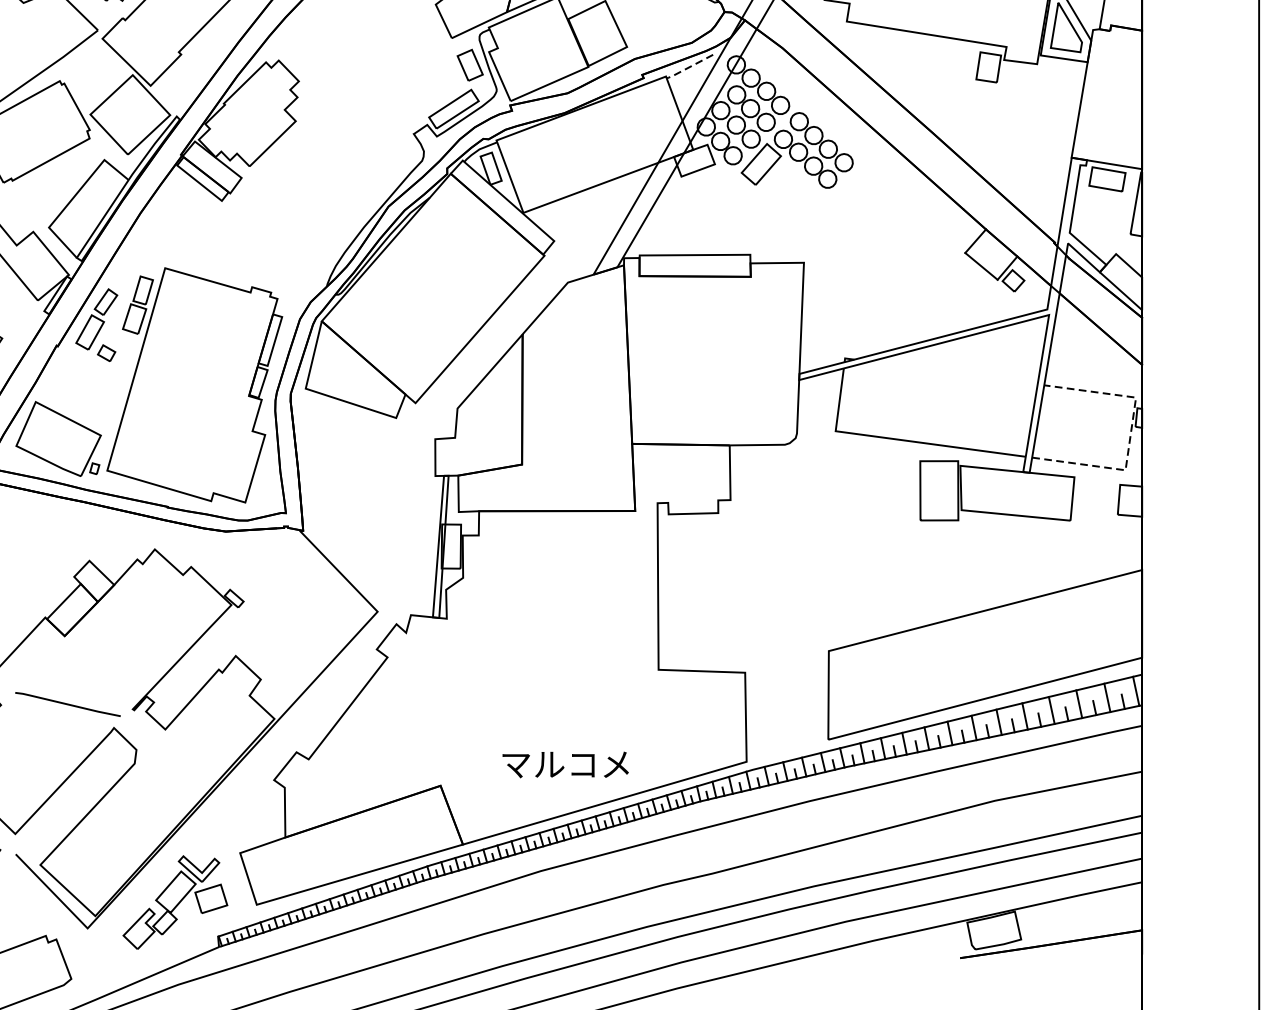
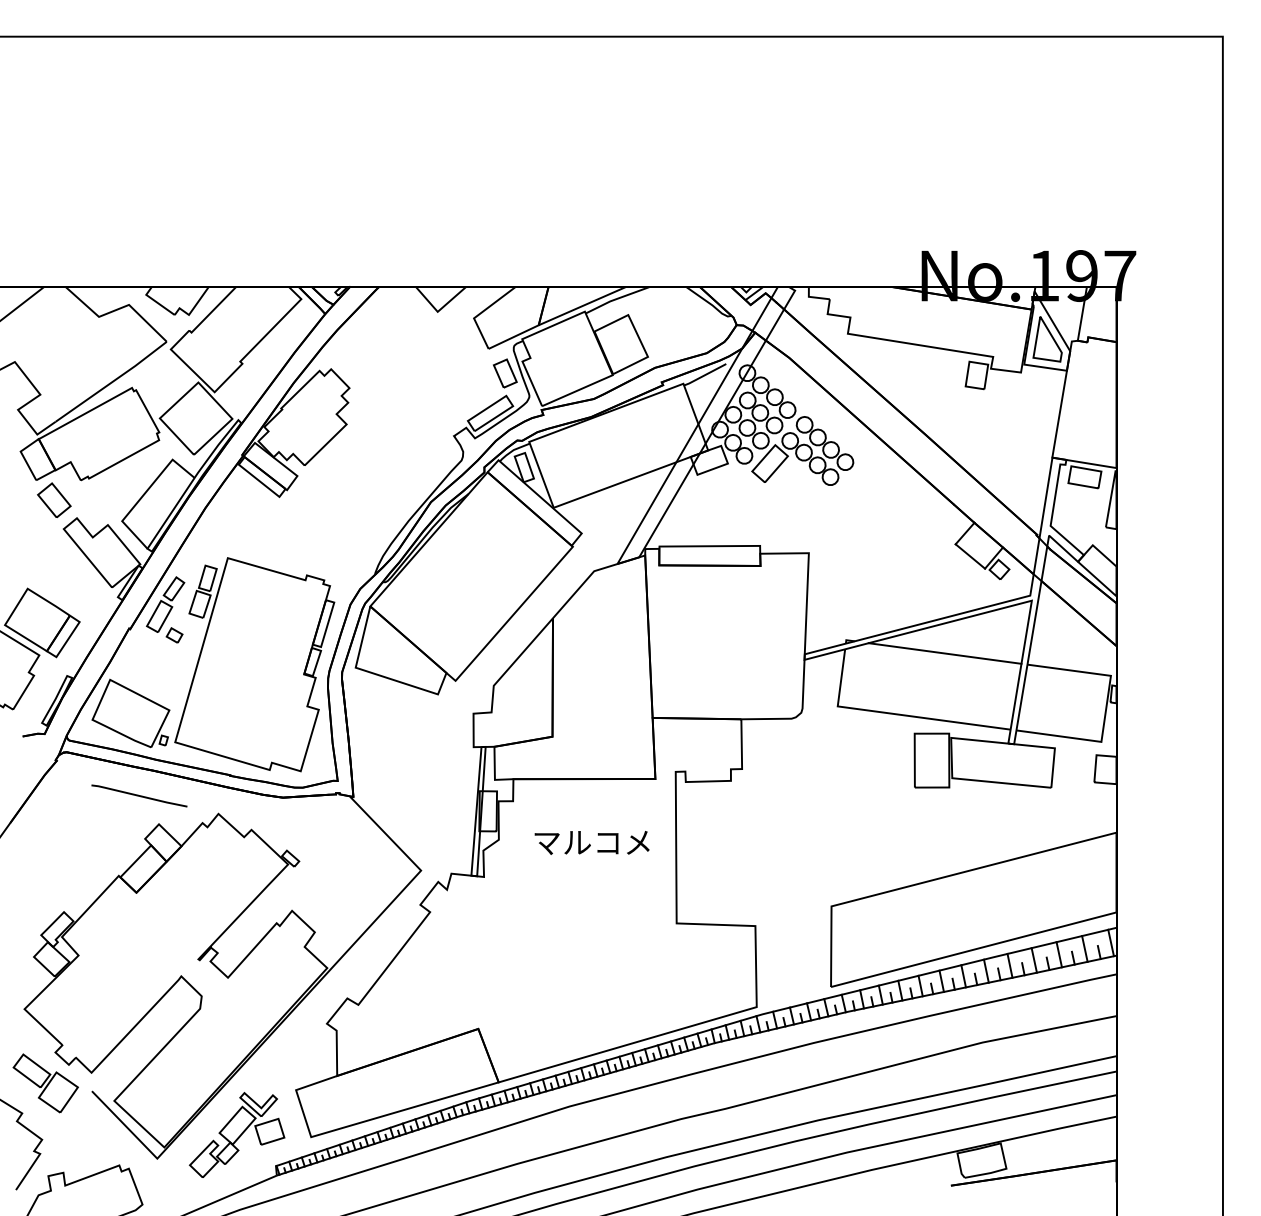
line: (688, 68) -> (703, 376), dashed -> solid
line: (953, 373) -> (944, 653), added
line: (1131, 434) -> (1106, 709), dashed -> solid
line: (68, 703) -> (139, 795), moved
text: (564, 764) -> (591, 842), moved

